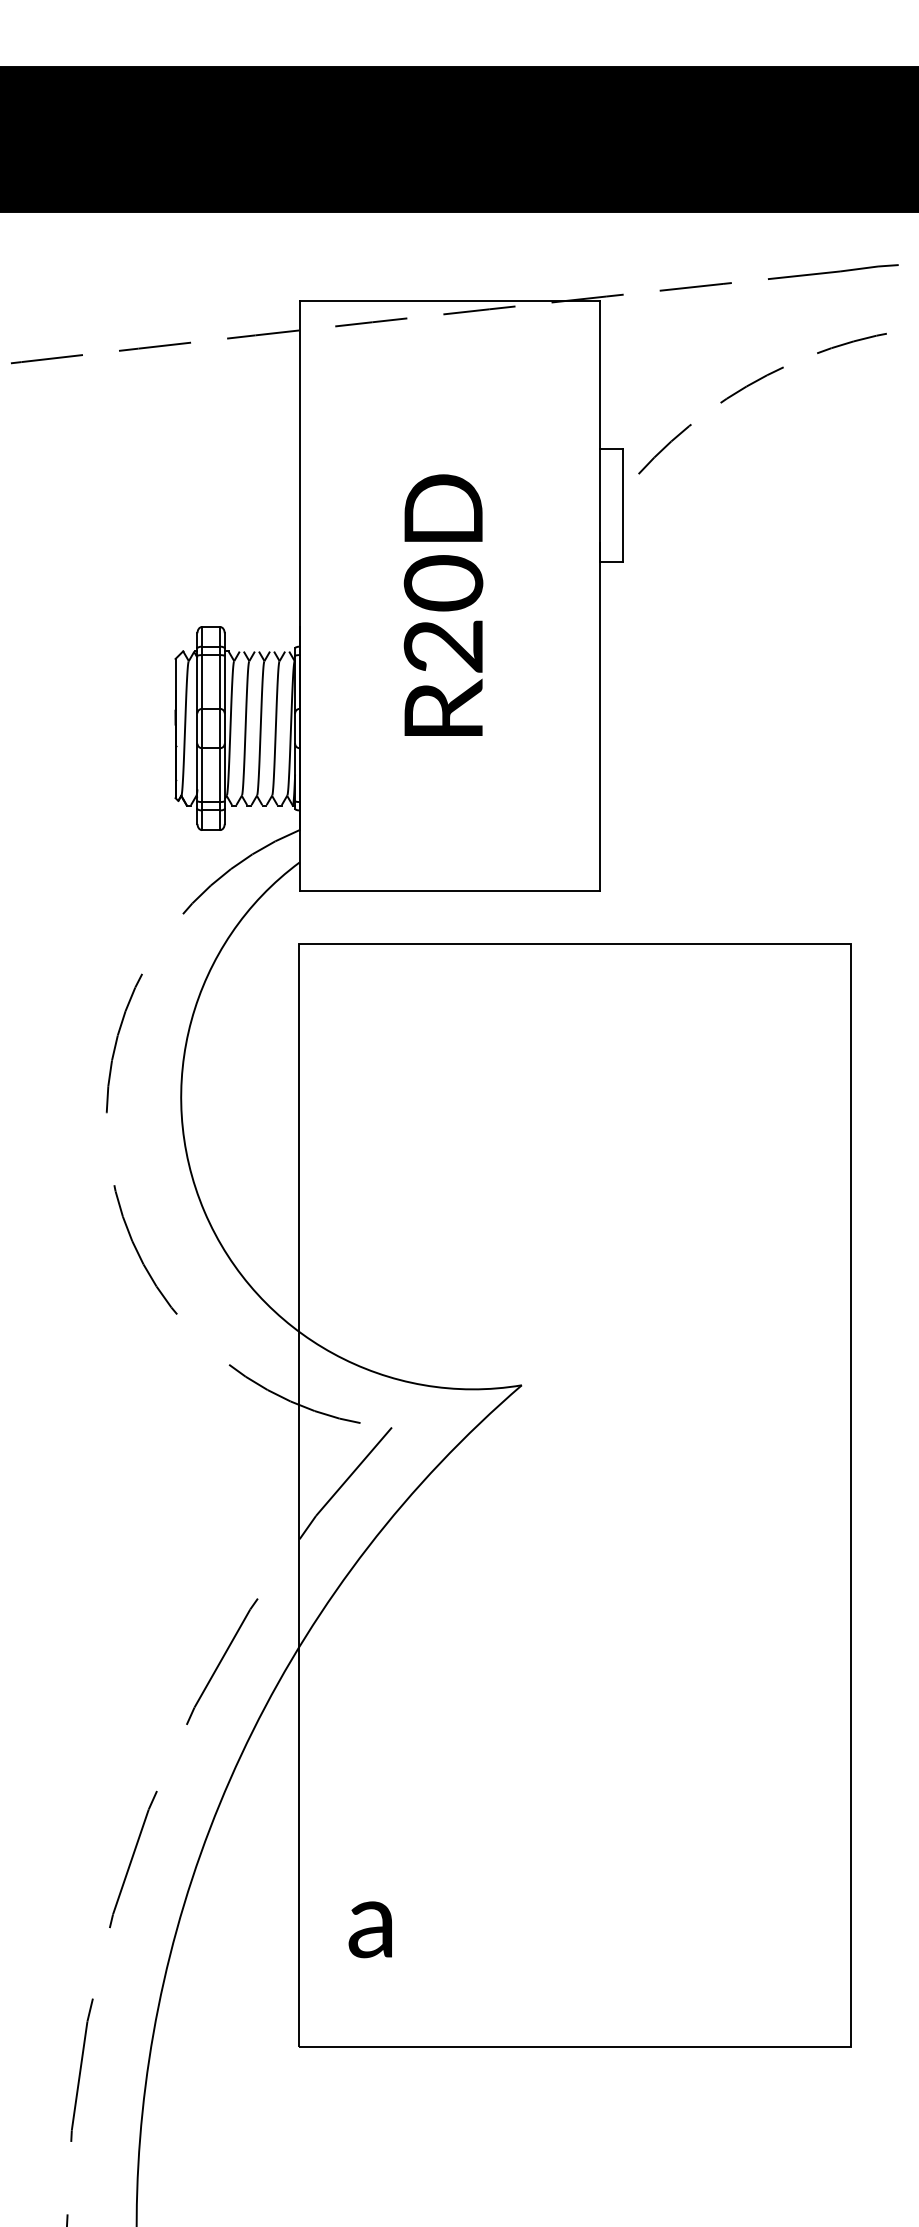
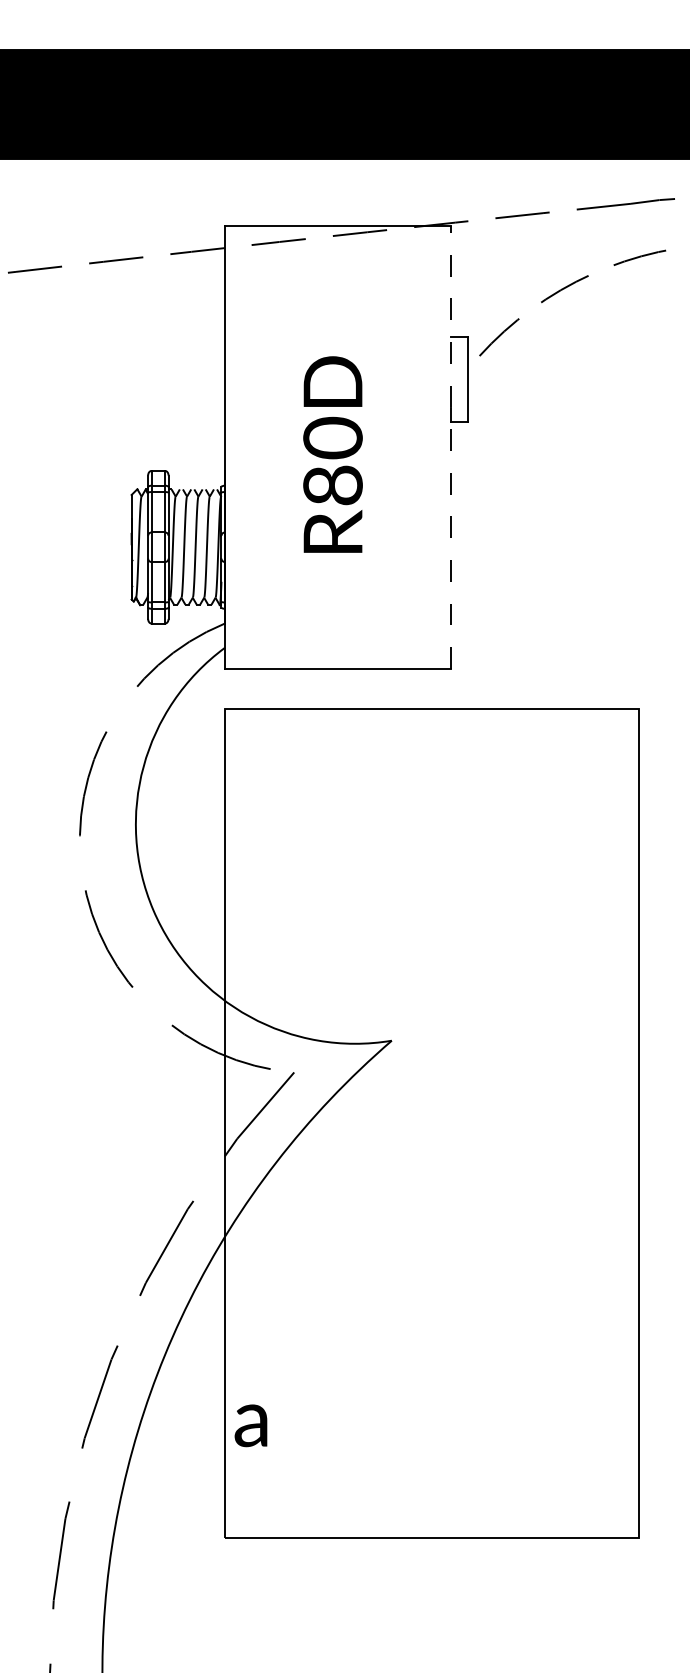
line: (600, 595) -> (450, 447), solid -> dashed
text: (443, 646) -> (332, 485), R20D -> R80D
text: (369, 1929) -> (250, 1425), moved

